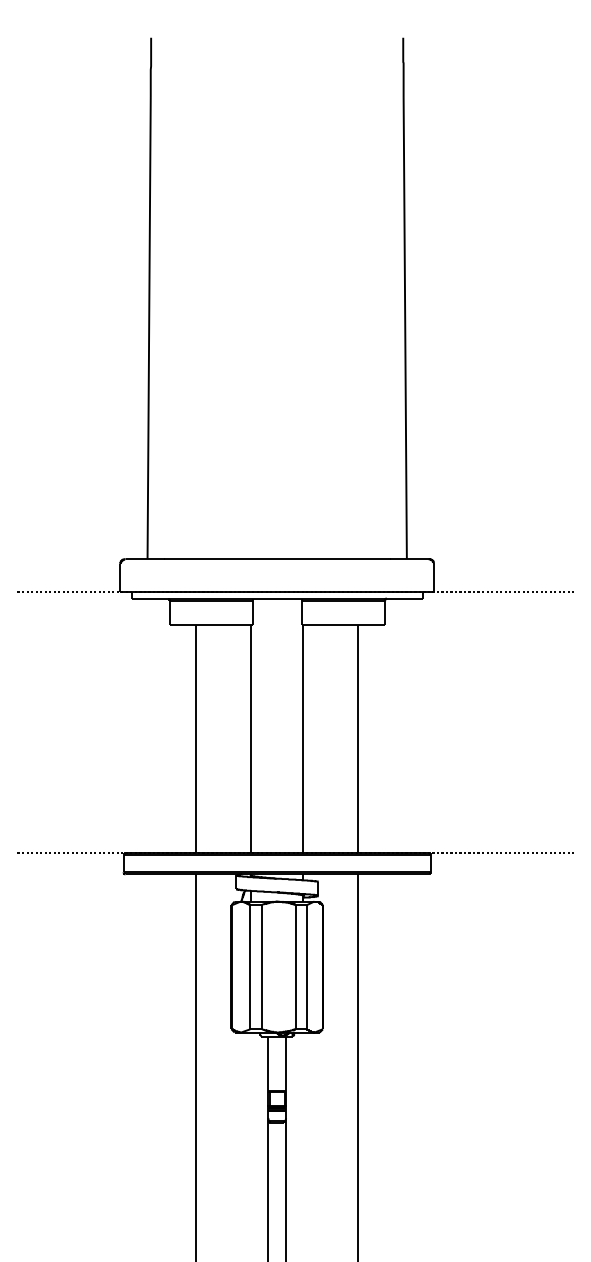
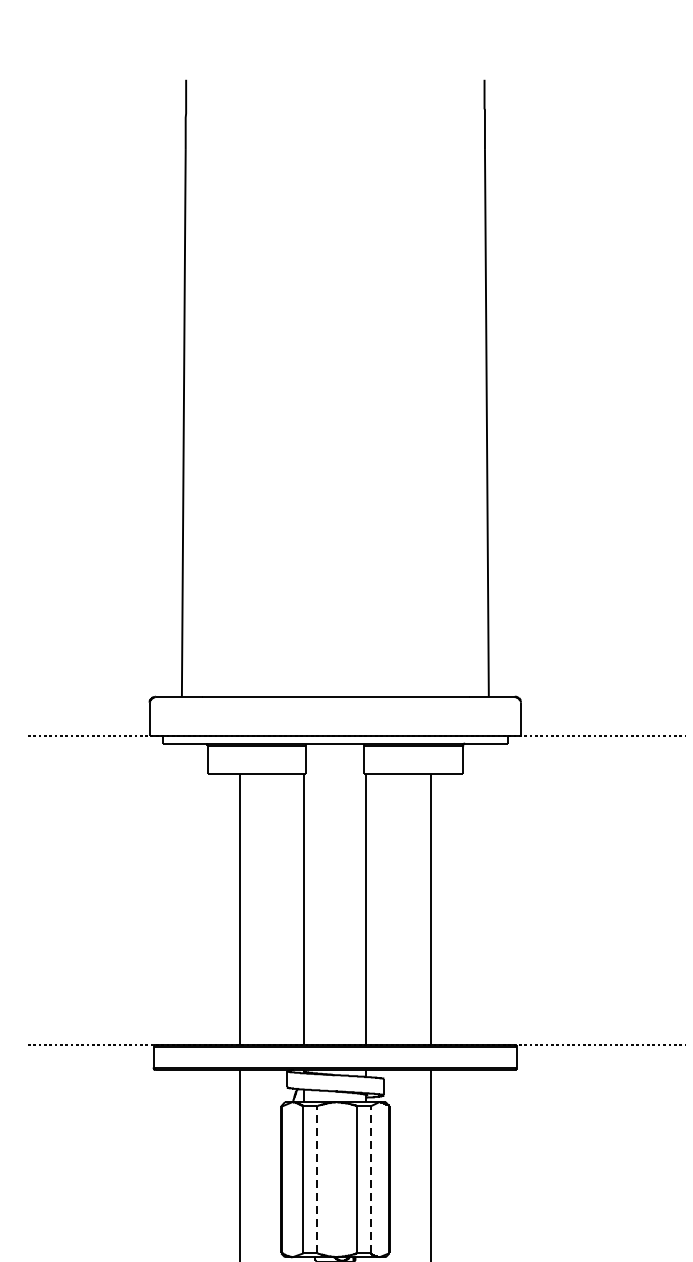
line: (261, 966) -> (316, 1179), solid -> dashed
line: (306, 966) -> (370, 1179), solid -> dashed

